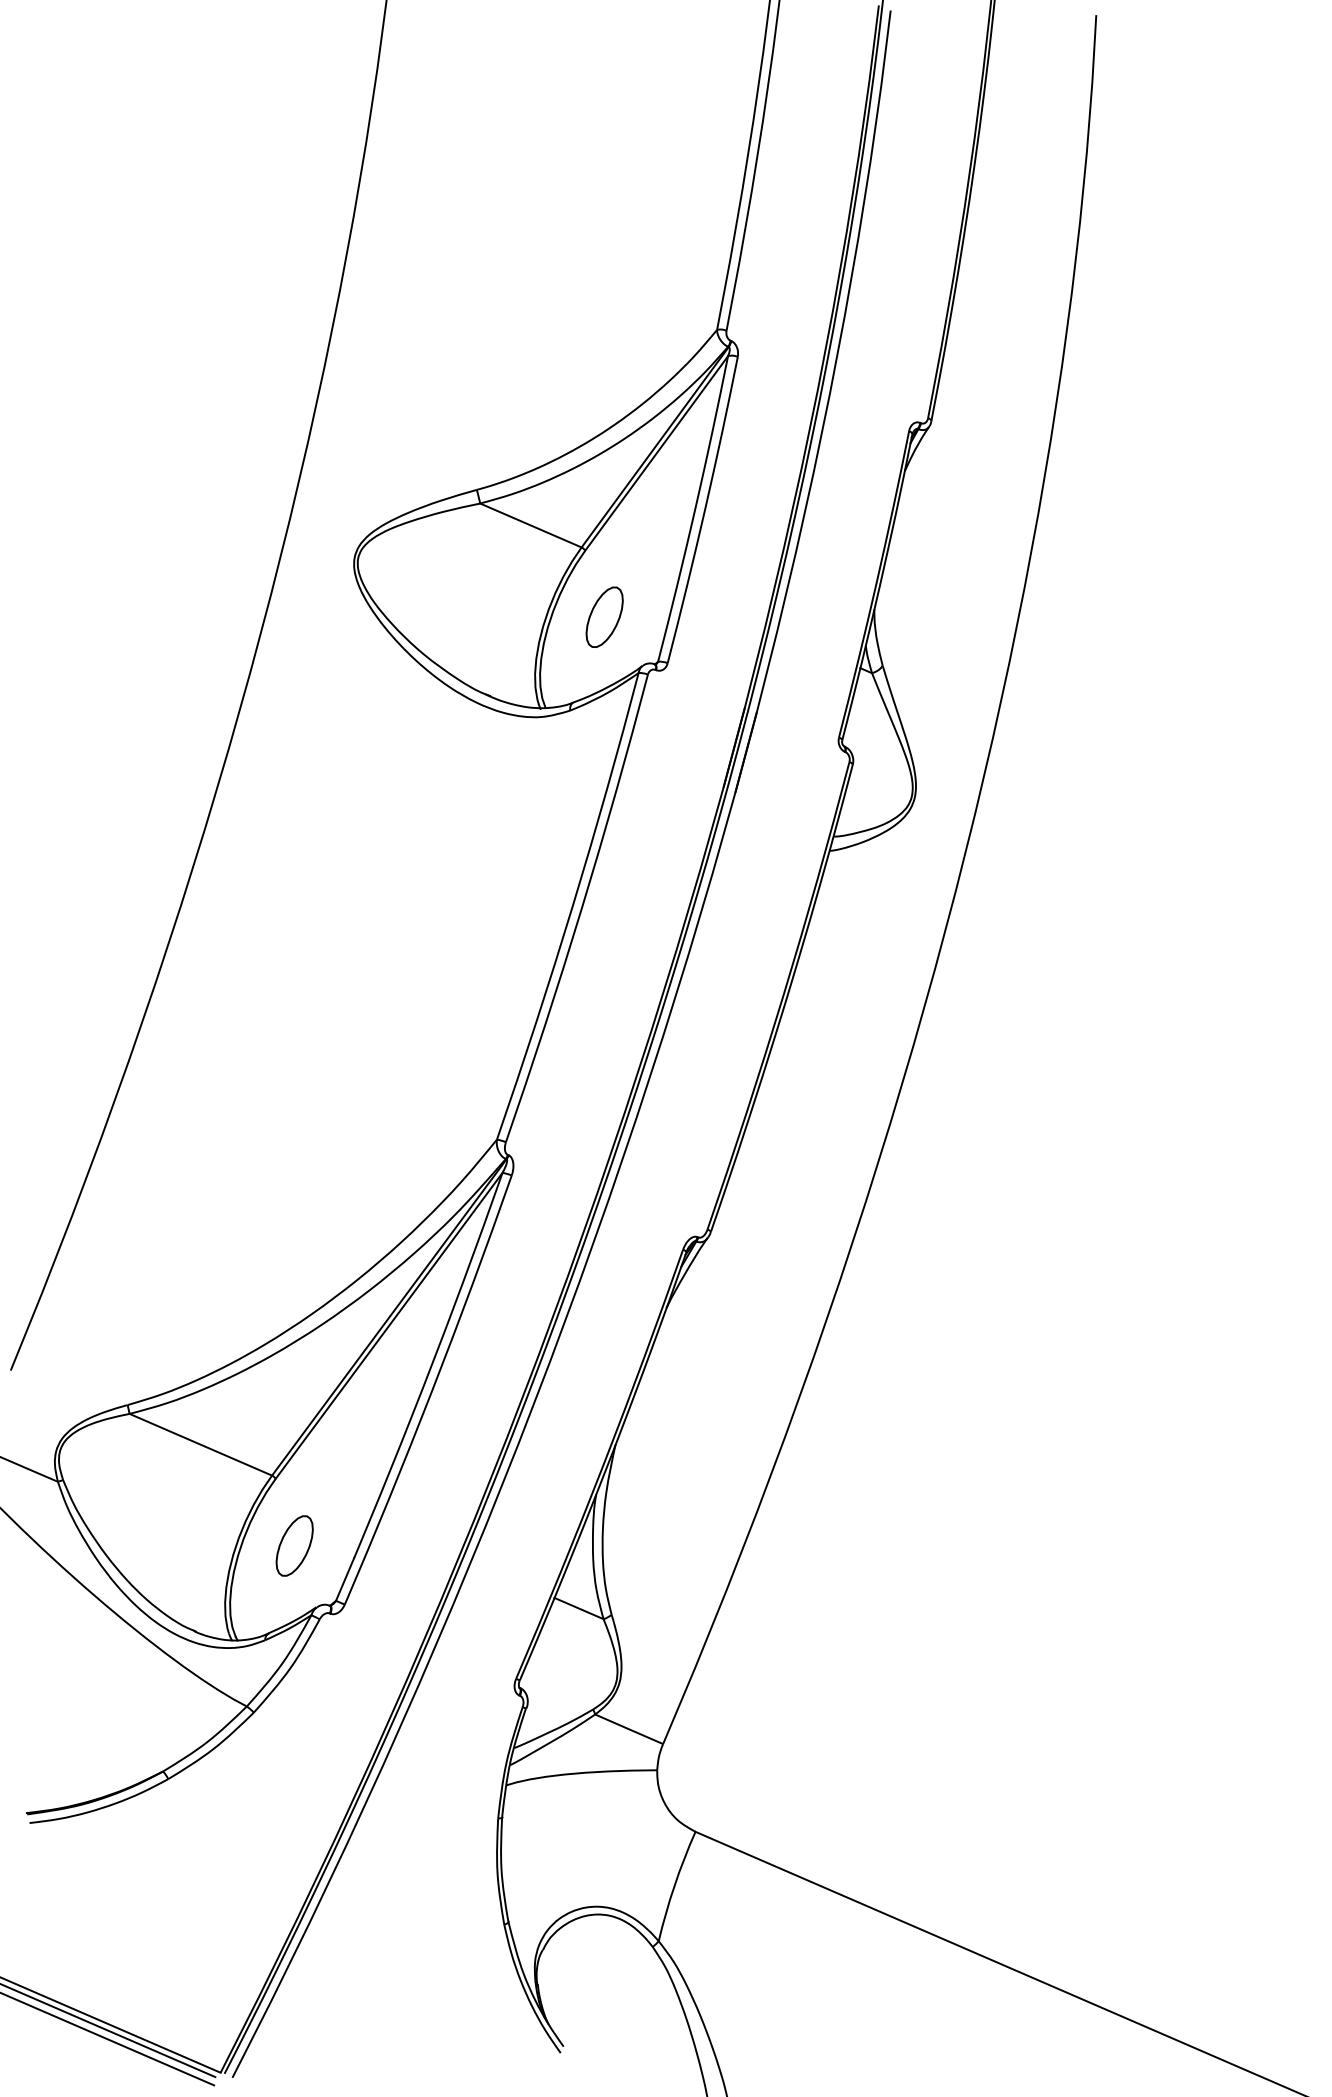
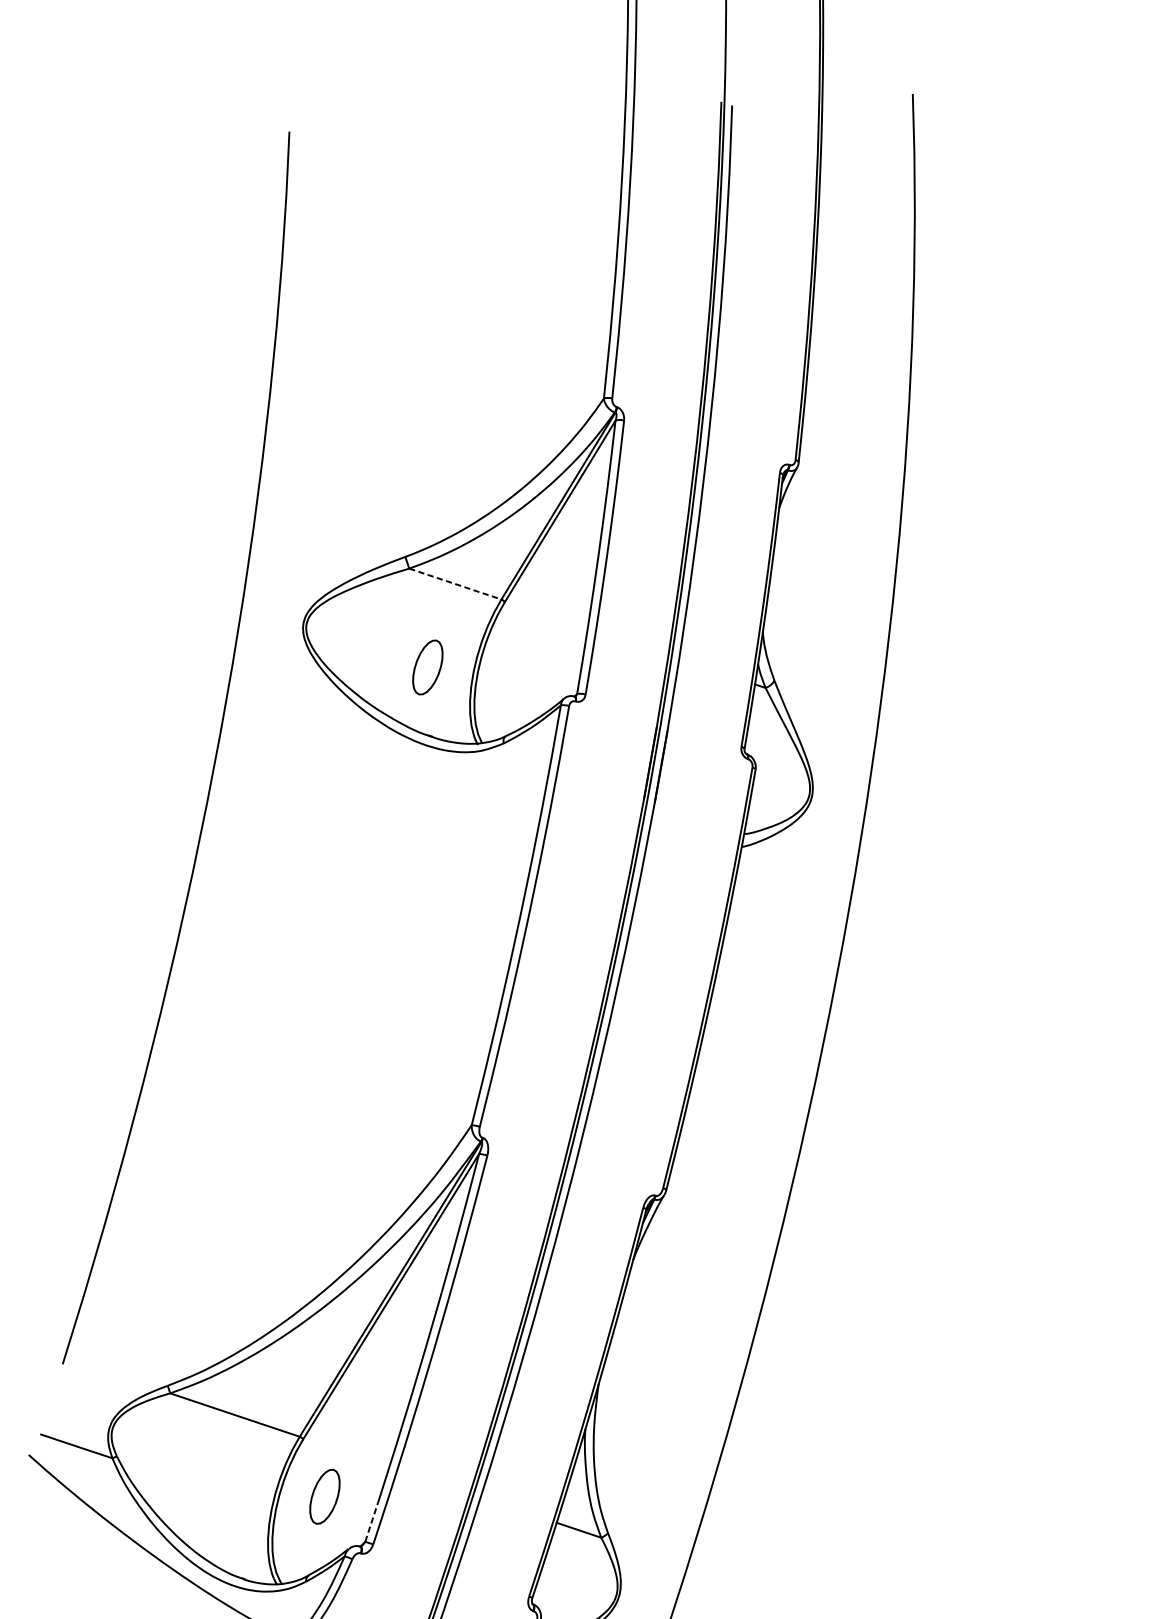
line: (531, 525) -> (455, 584), solid -> dashed
part: (604, 616) -> (427, 666), moved
line: (345, 1579) -> (371, 1522), solid -> dashed

